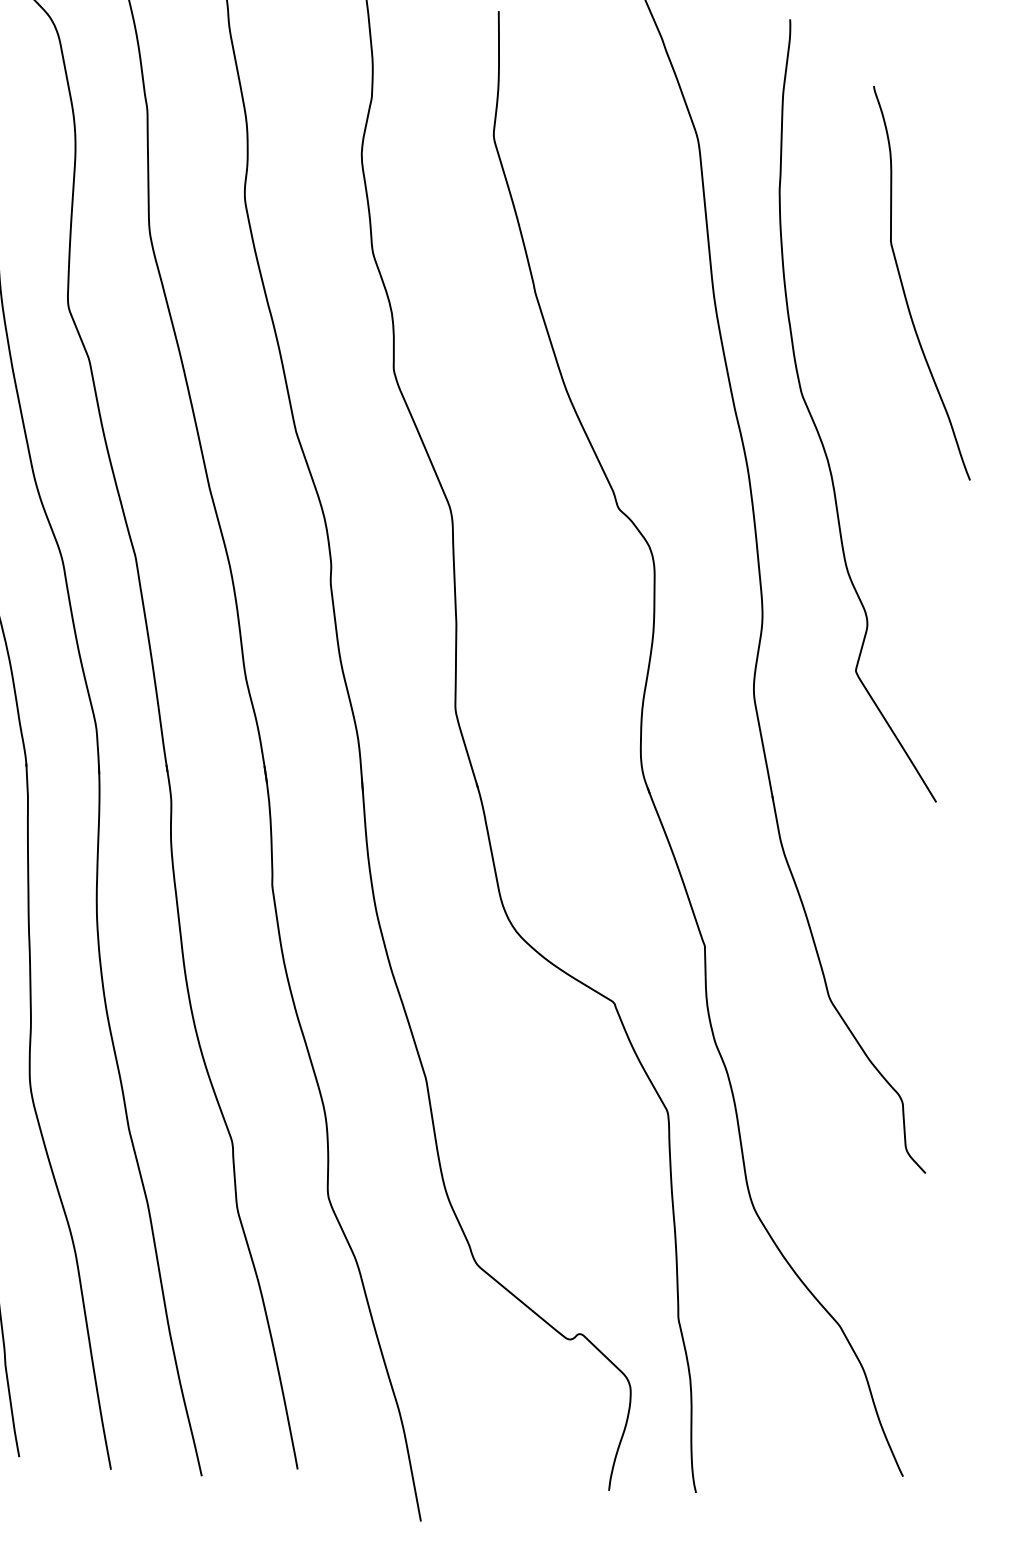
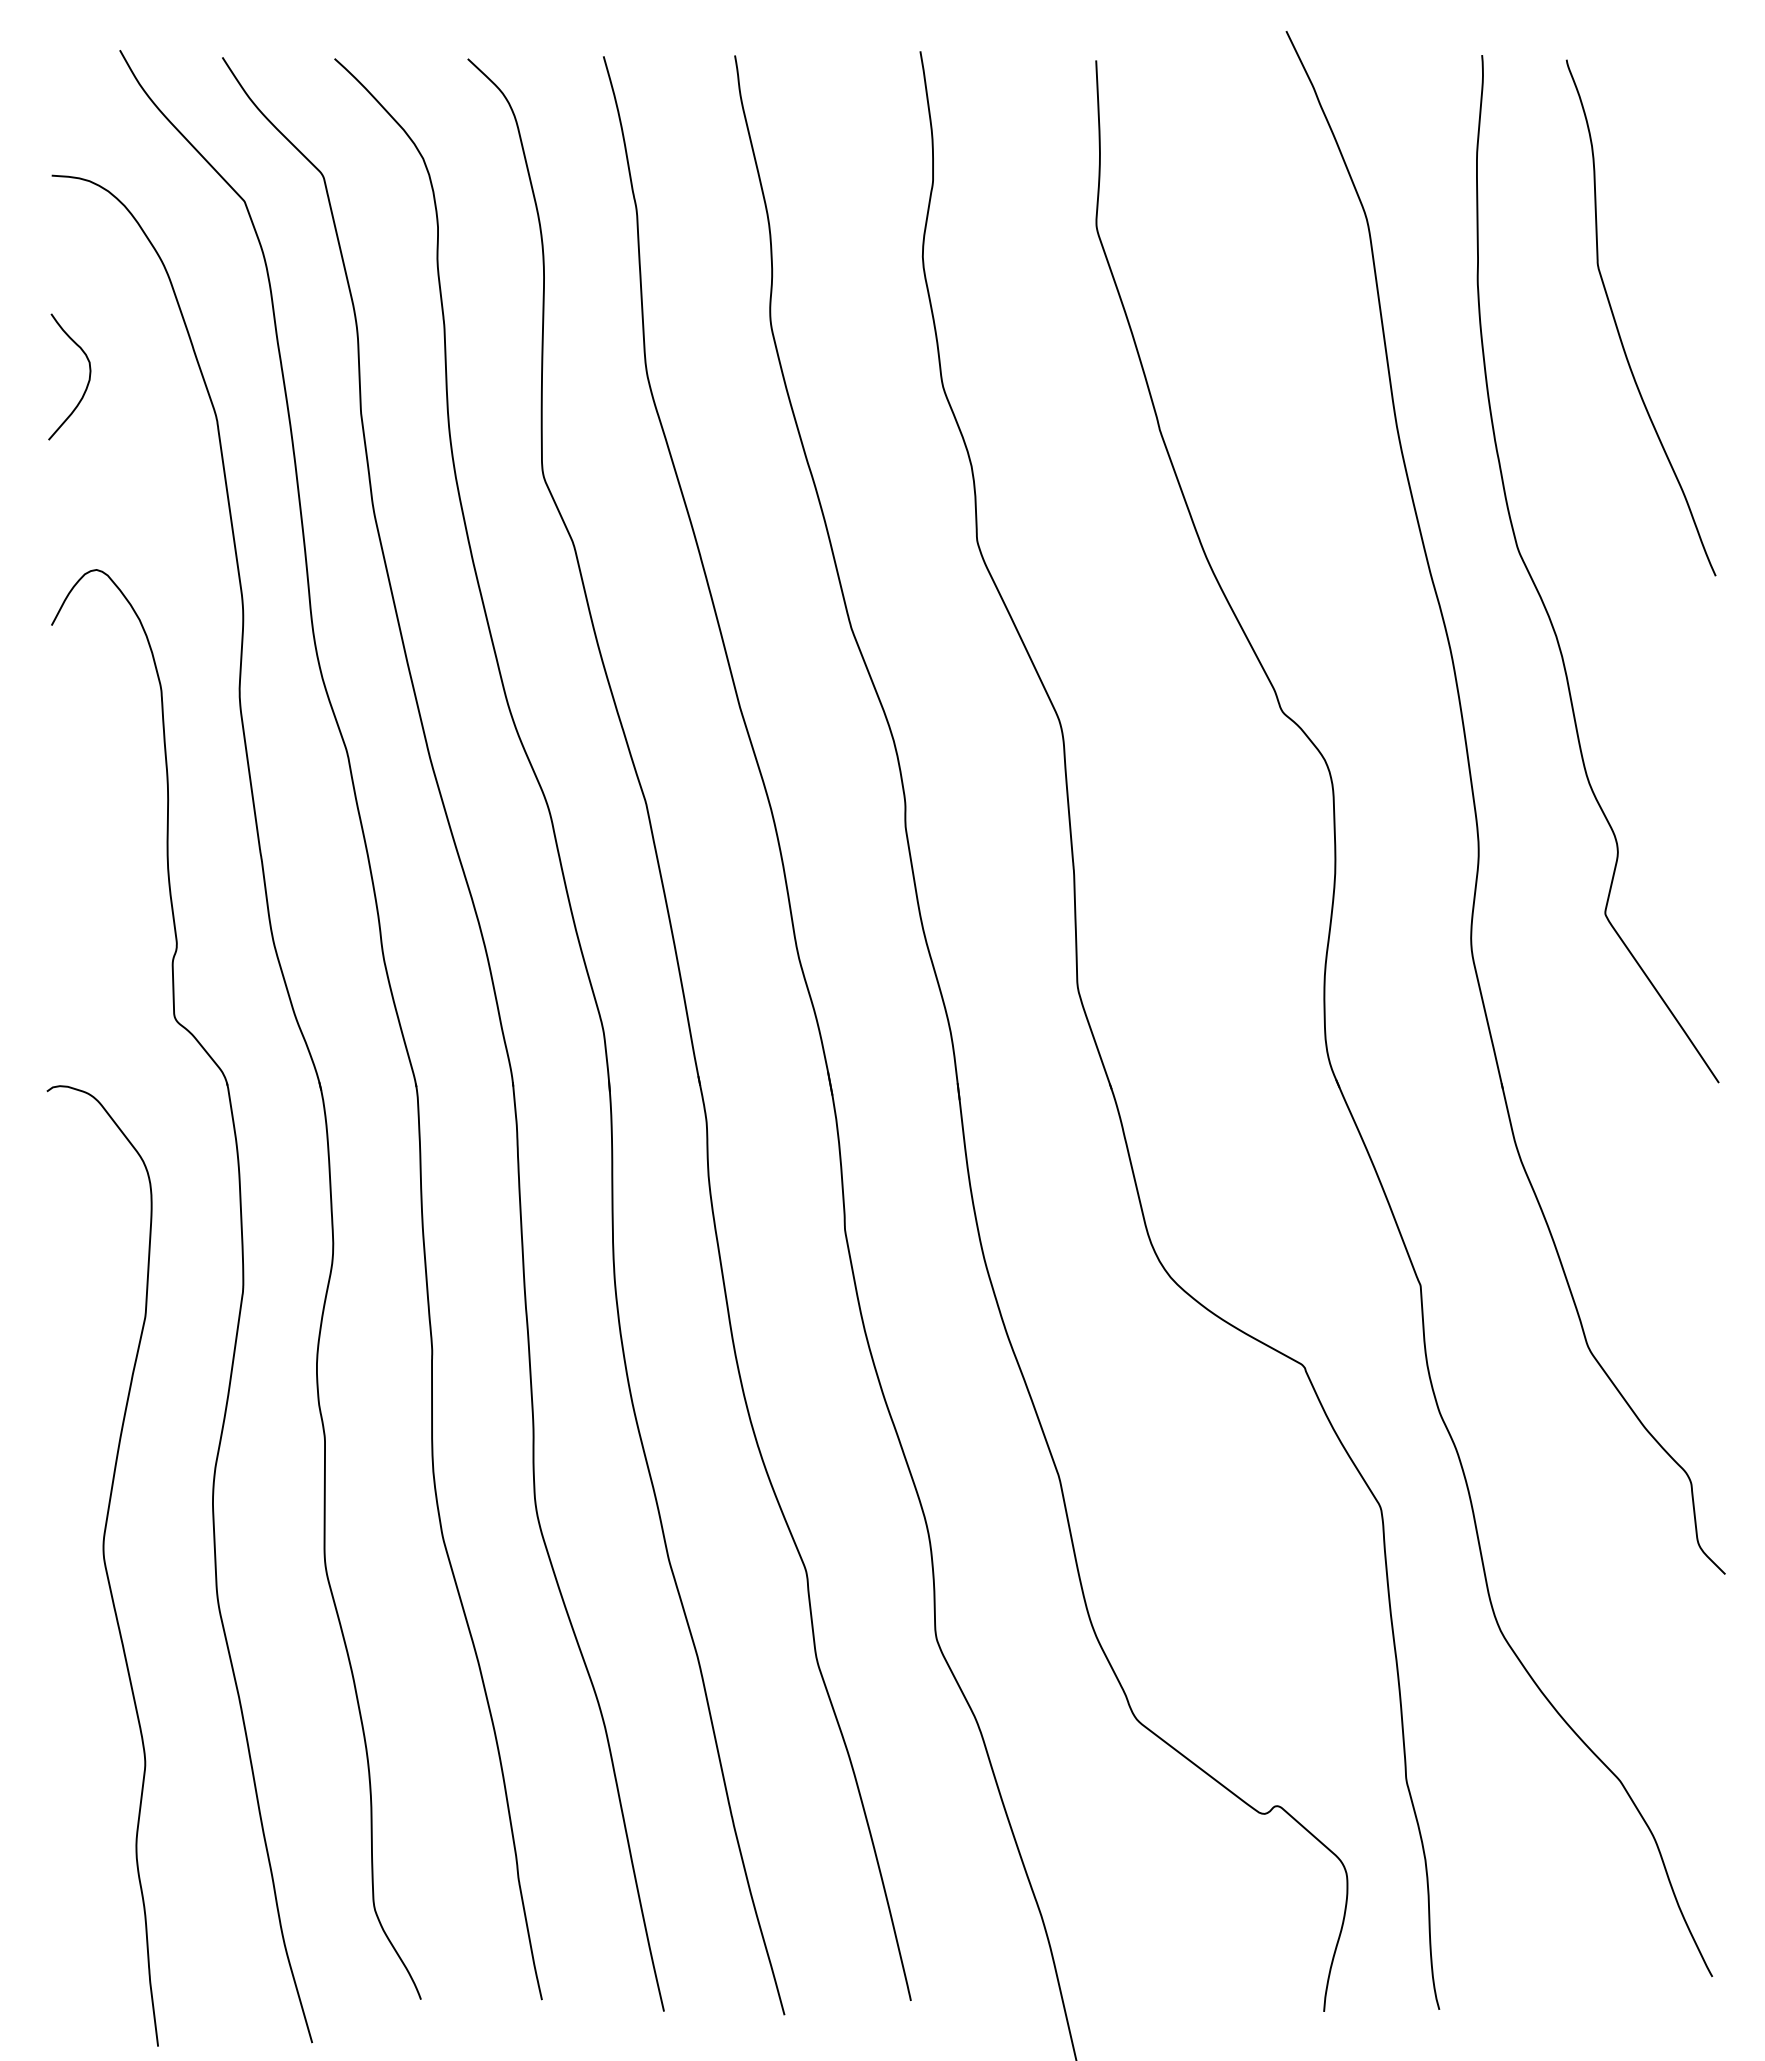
curve: (903, 288) -> (1617, 325), moved

